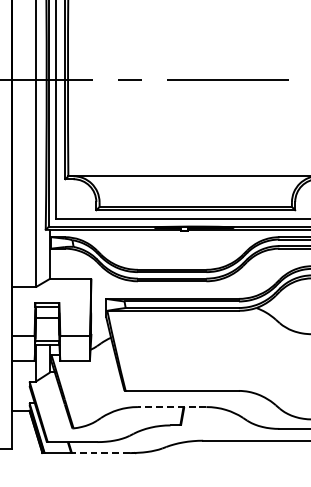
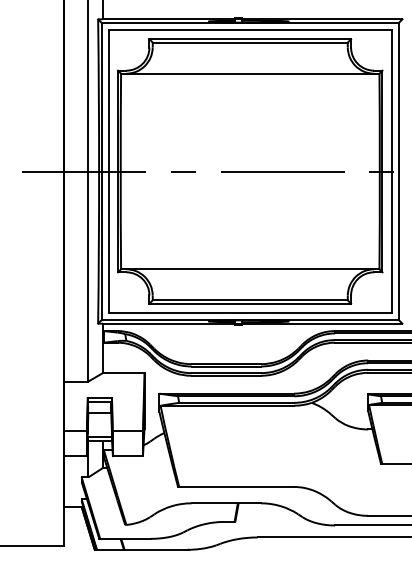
line: (172, 407) -> (226, 503), dashed -> solid
line: (100, 452) -> (153, 549), dashed -> solid

